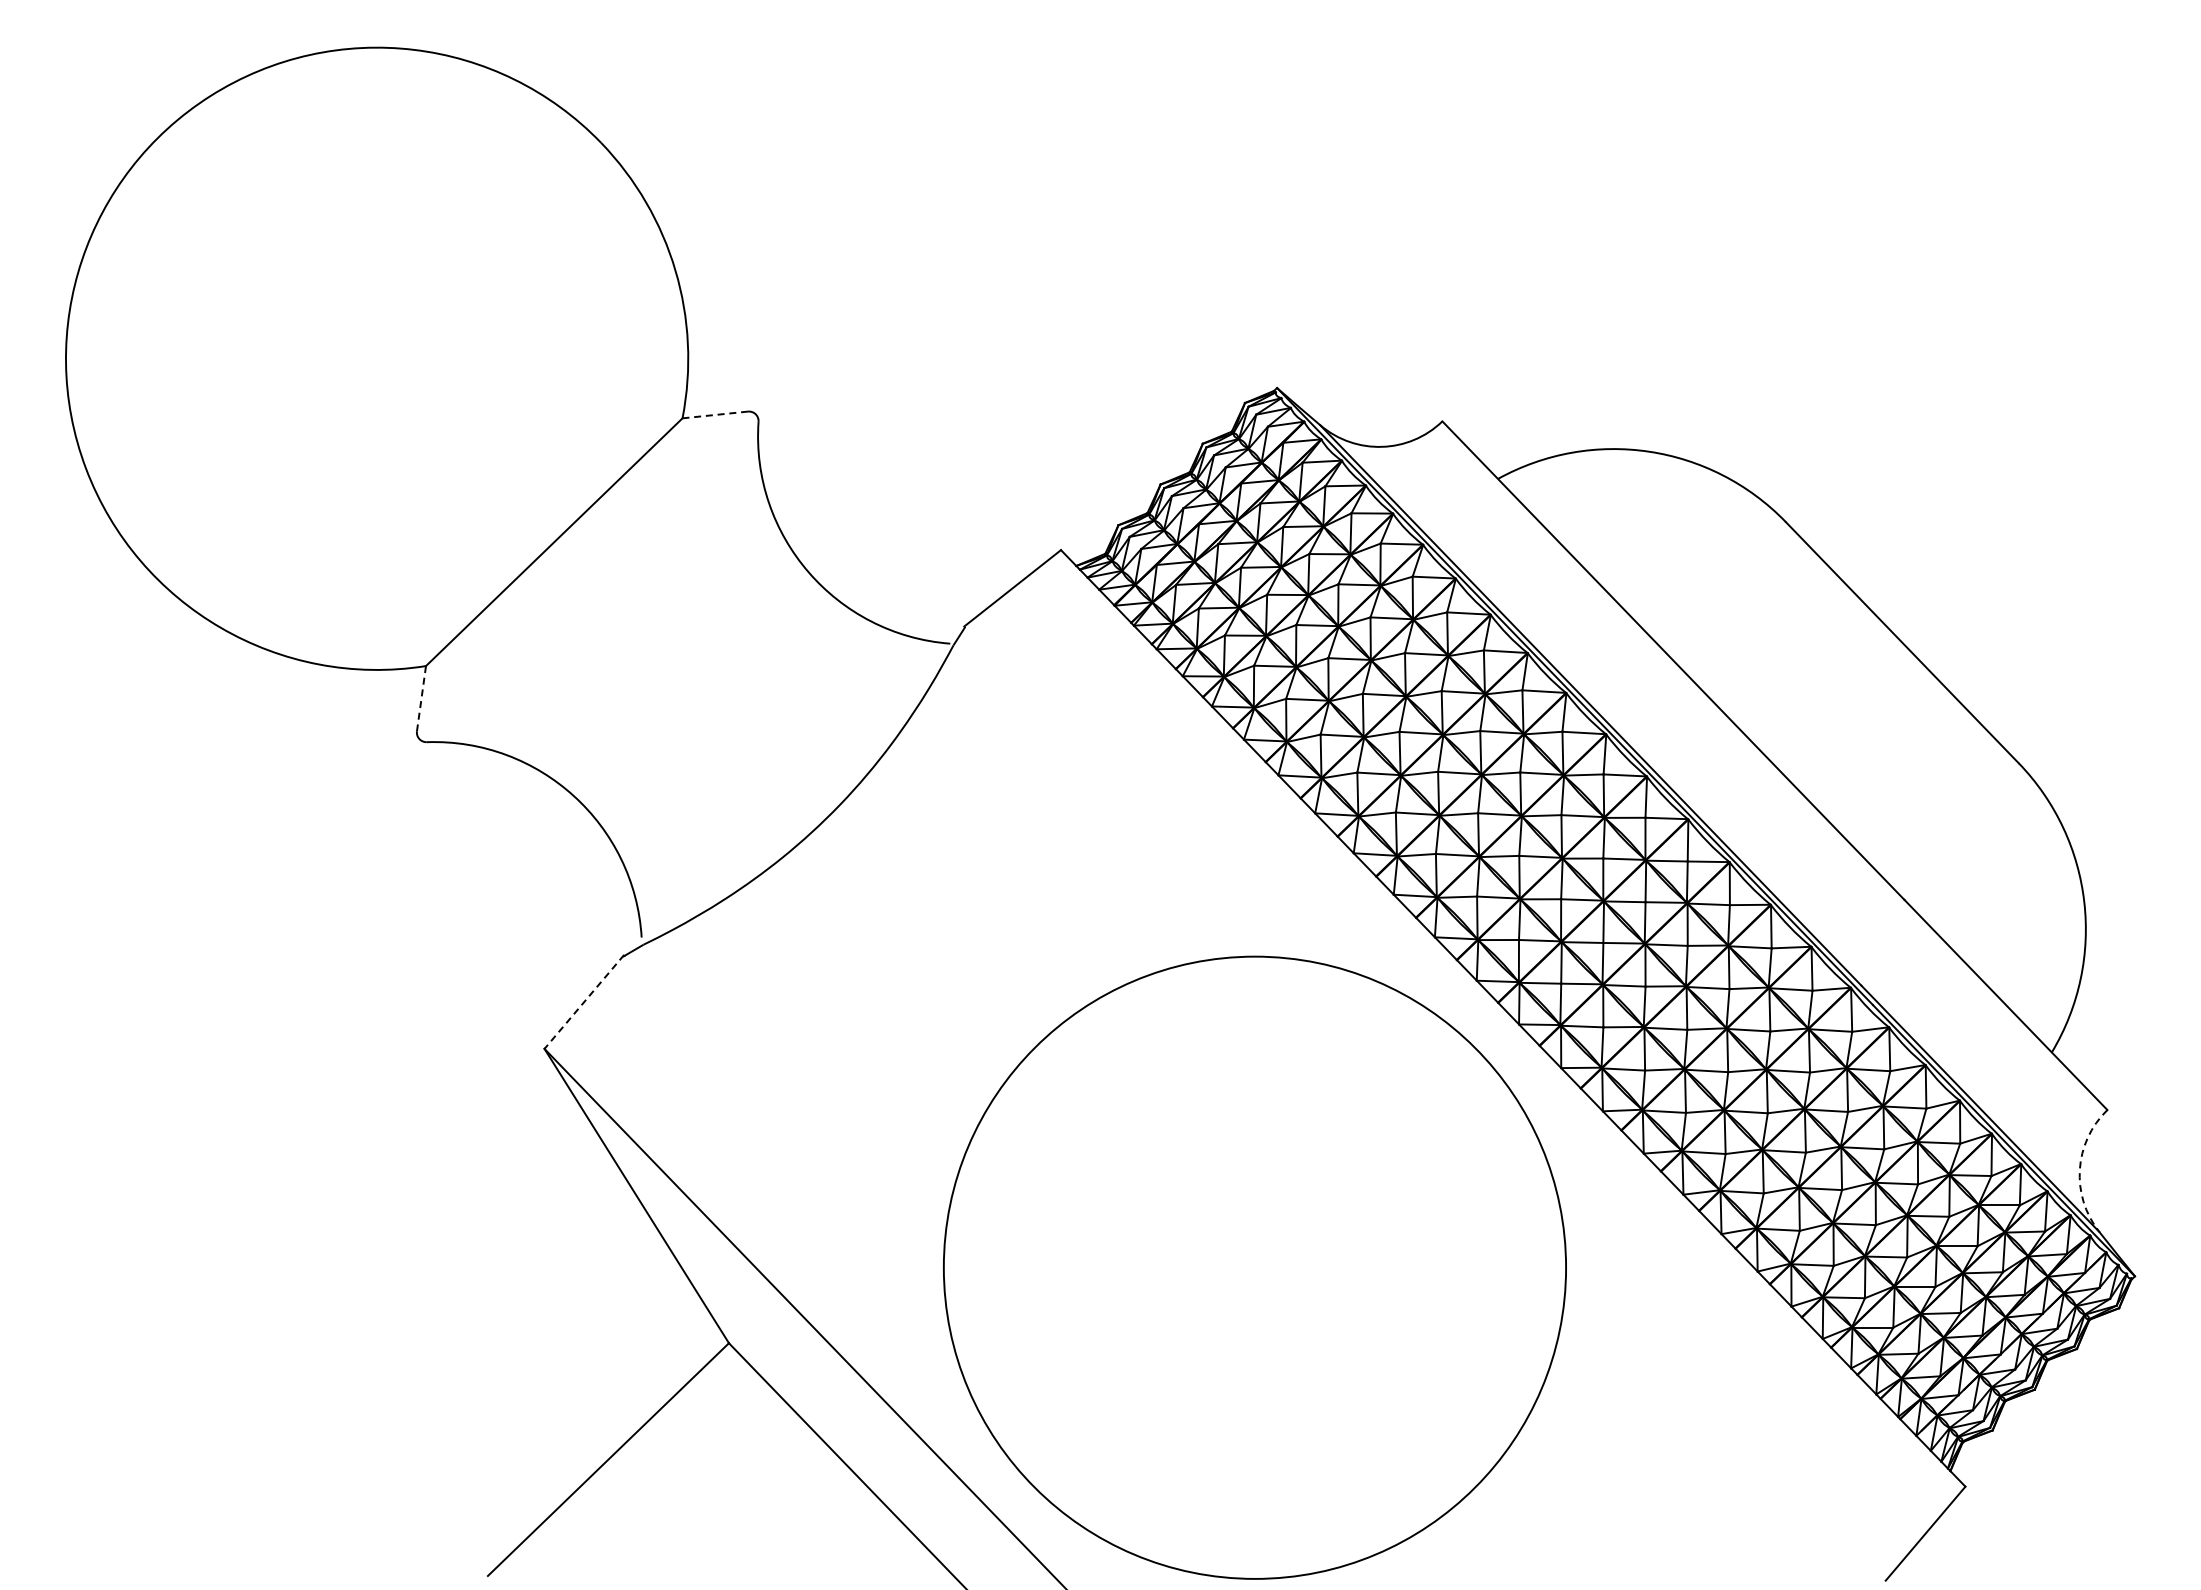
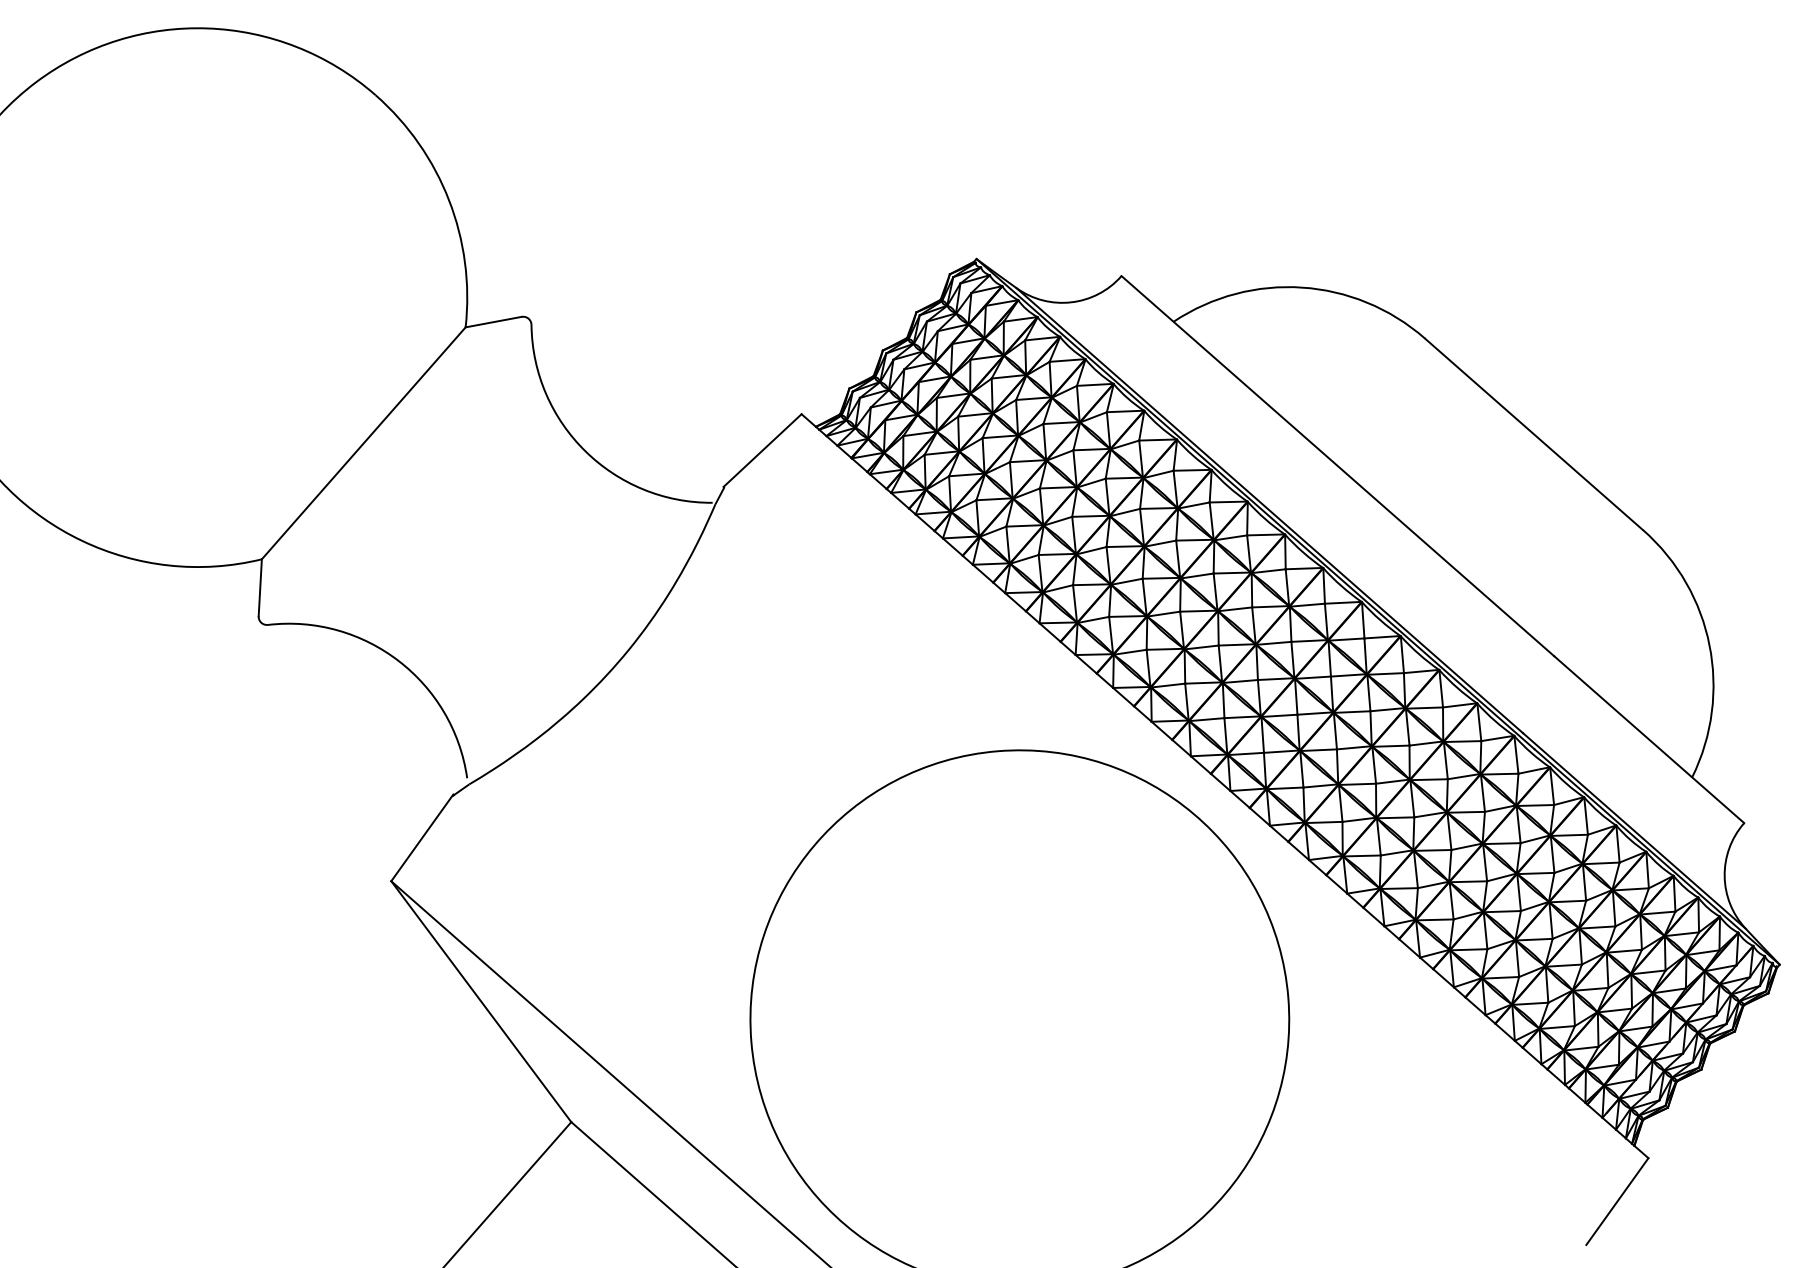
line: (715, 414) -> (493, 321), dashed -> solid
line: (421, 698) -> (260, 587), dashed -> solid
line: (584, 1001) -> (422, 837), dashed -> solid
arc: (2079, 1169) -> (1724, 876), dashed -> solid

